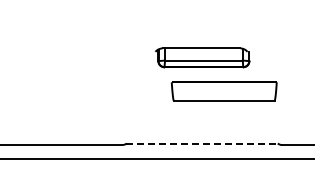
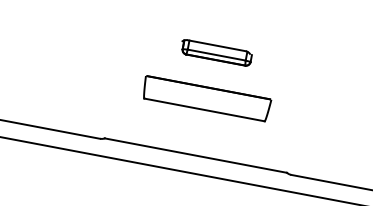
part: (203, 57) -> (216, 52), size x0.62
part: (224, 91) -> (206, 98), moved
line: (202, 144) -> (196, 156), dashed -> solid

